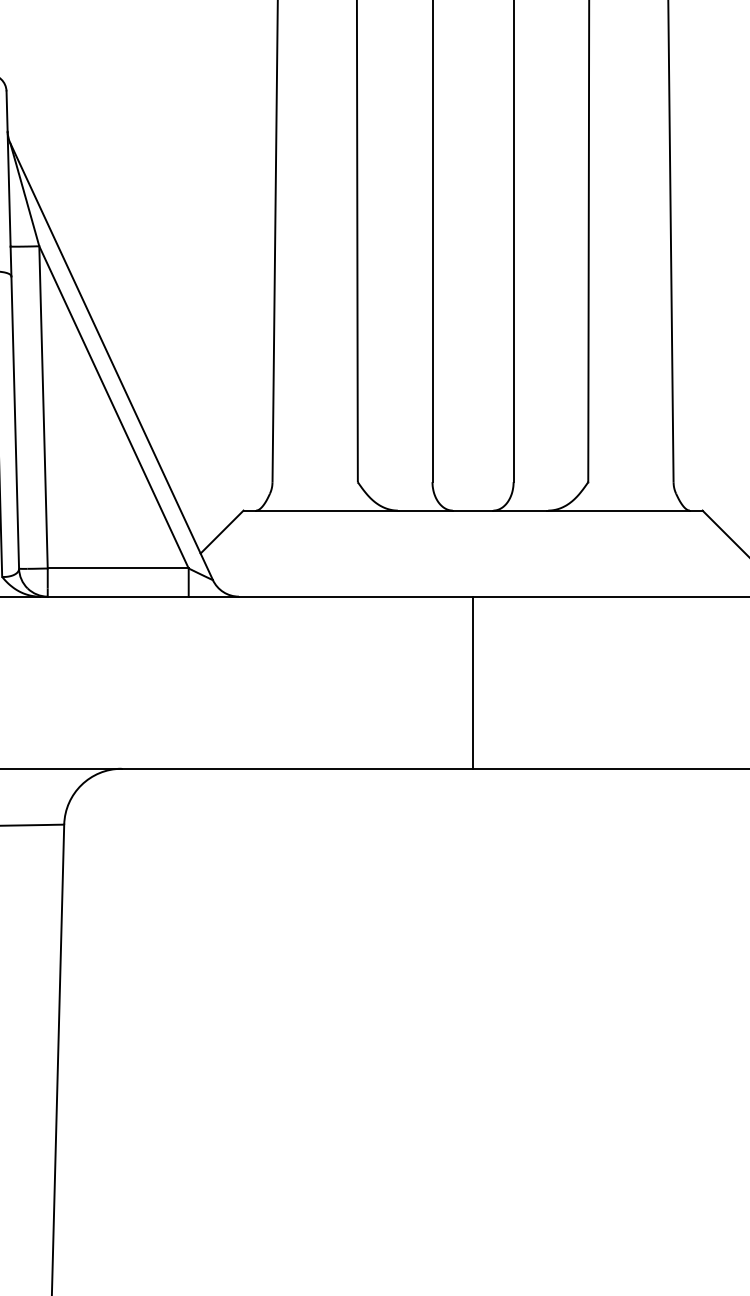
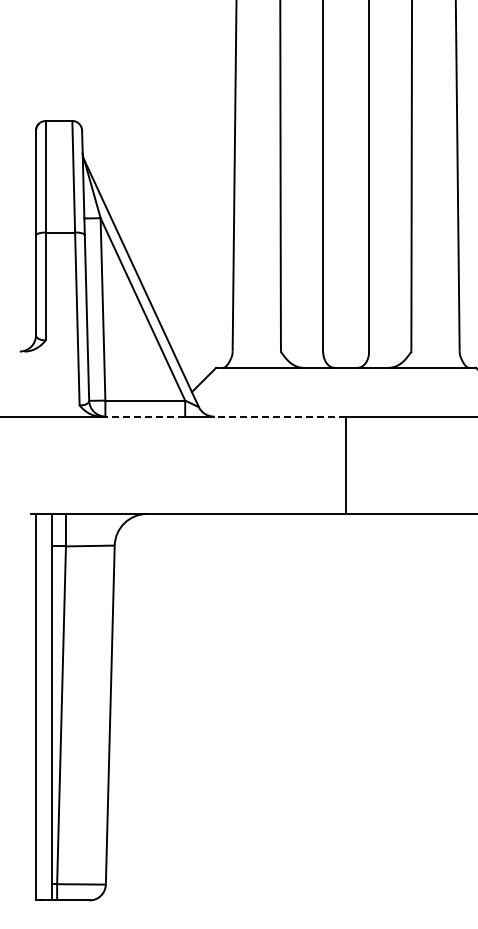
line: (118, 596) -> (145, 416), solid -> dashed
line: (355, 596) -> (279, 416), solid -> dashed

